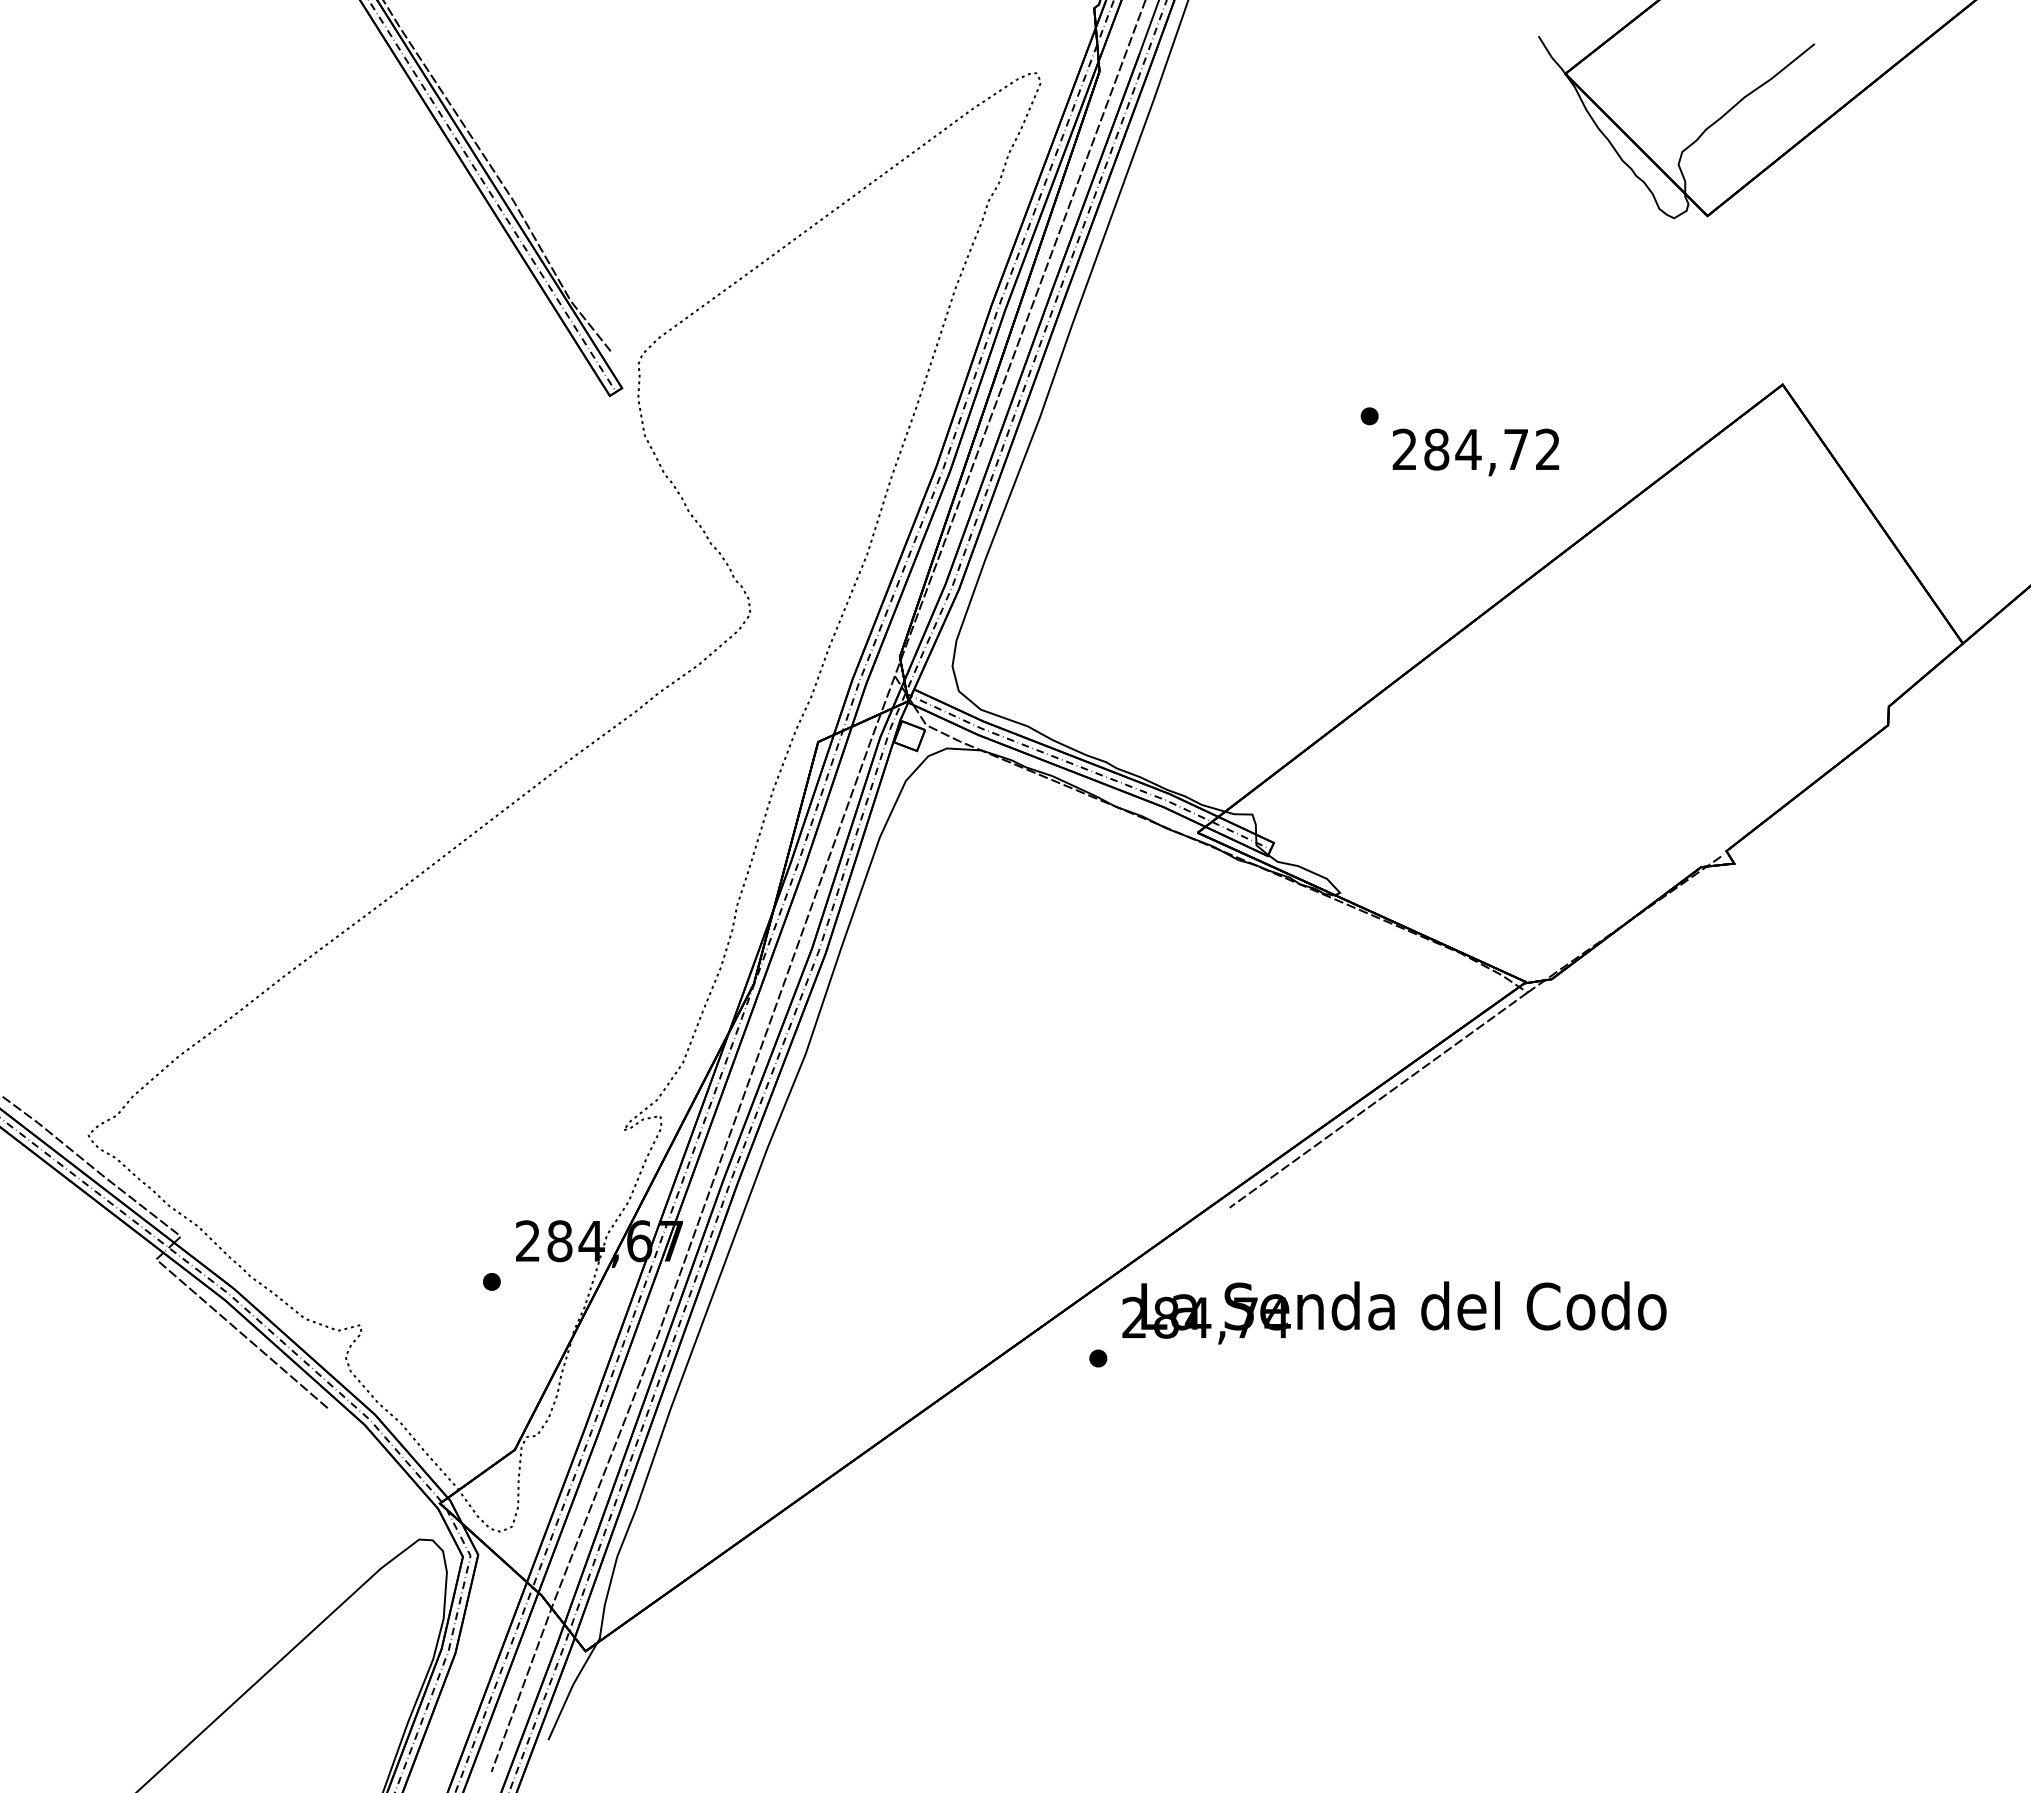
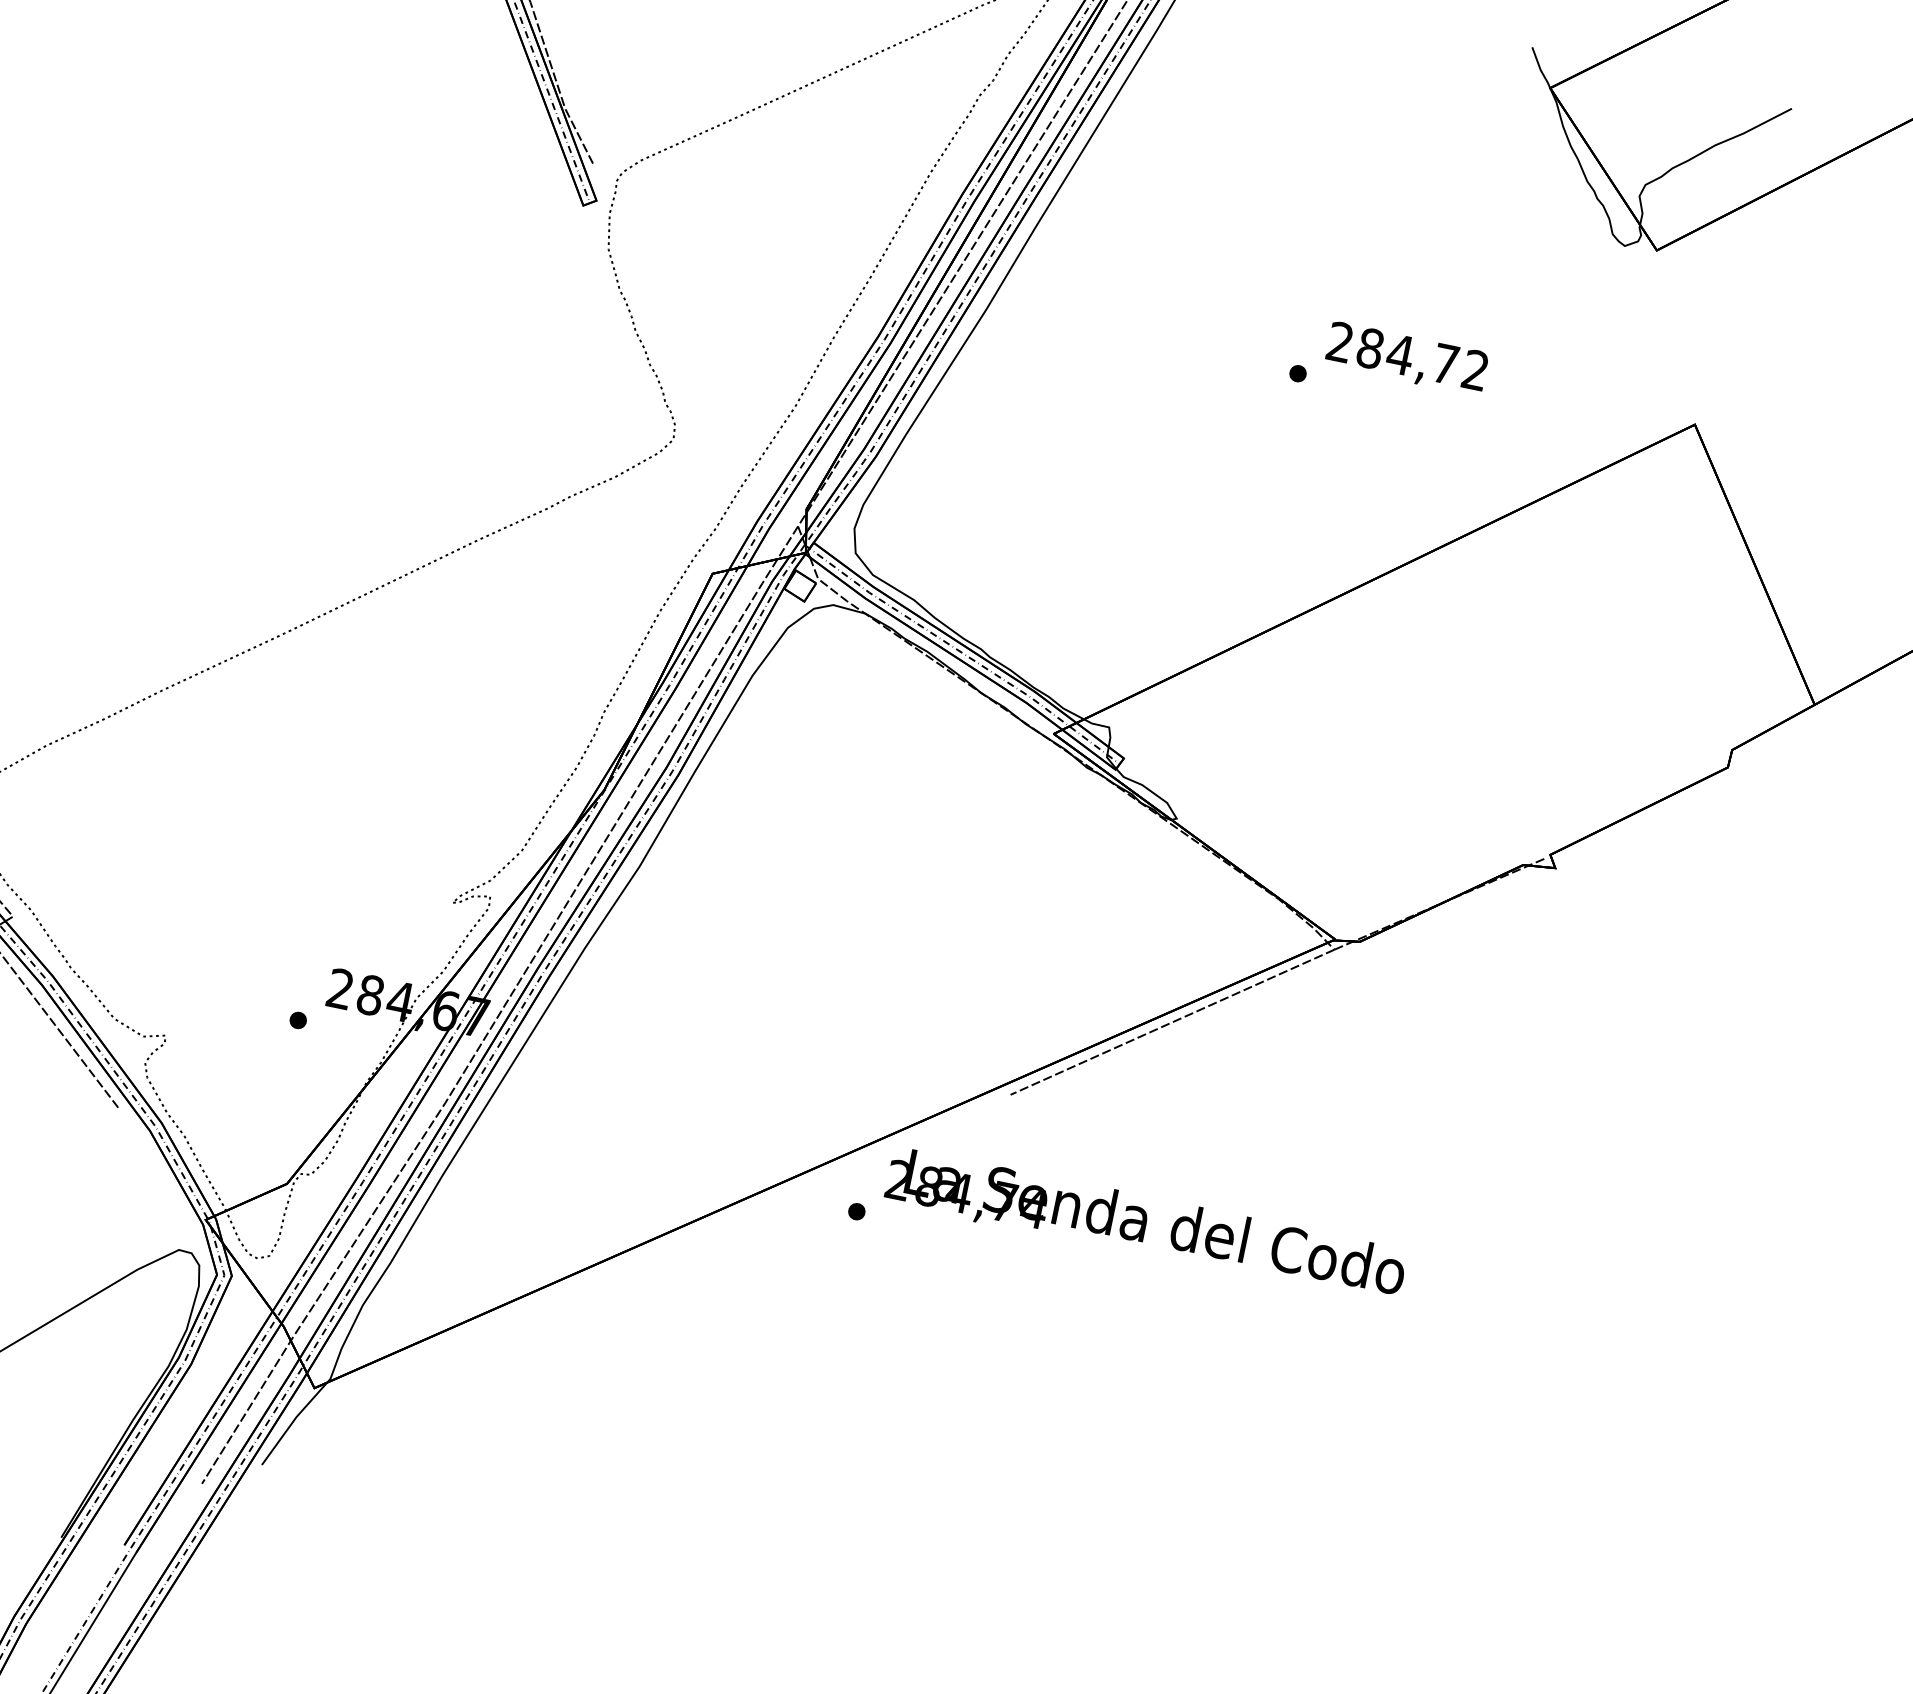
text: (1475, 452) -> (1406, 358), moved

